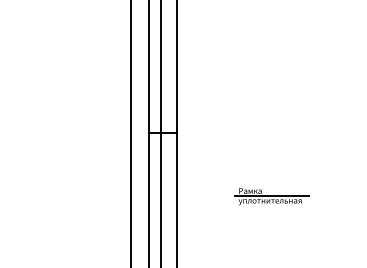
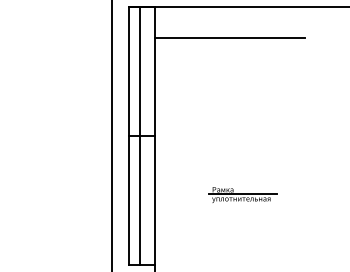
line: (258, 26) -> (230, 37), added

